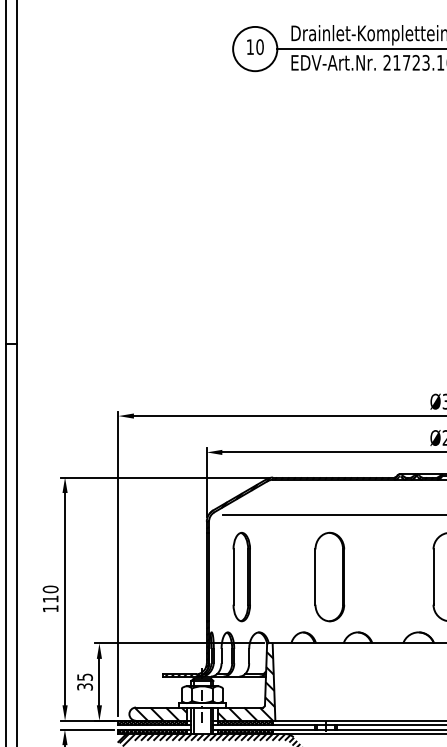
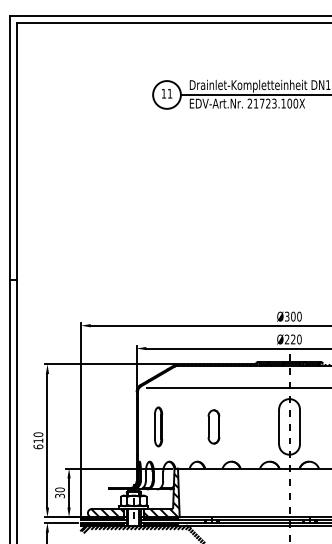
text: (259, 46) -> (169, 93), 10 -> 11
part: (241, 576) -> (158, 426), size x0.7
part: (329, 576) -> (213, 426), size x0.6
text: (50, 608) -> (38, 446), 110 -> 610
text: (84, 676) -> (59, 489), 35 -> 30

